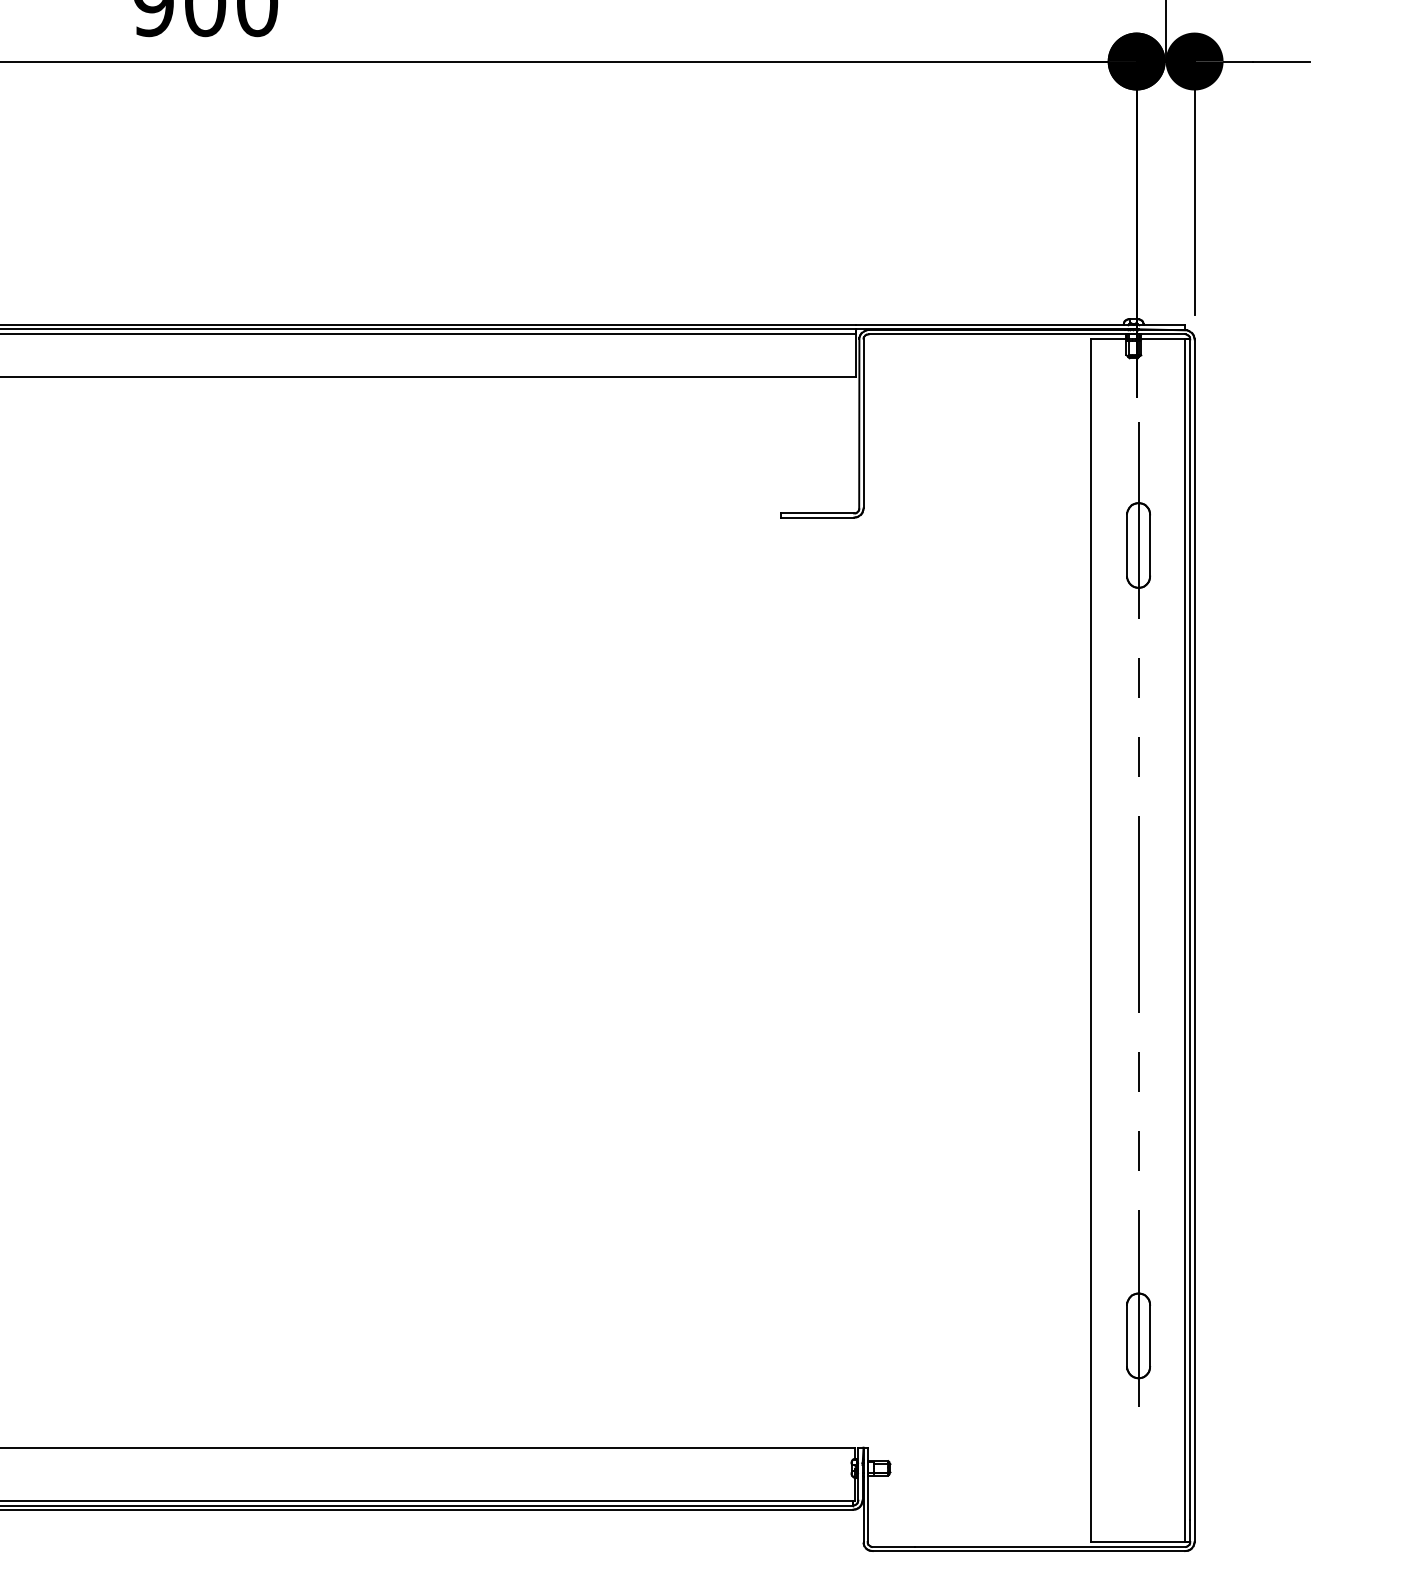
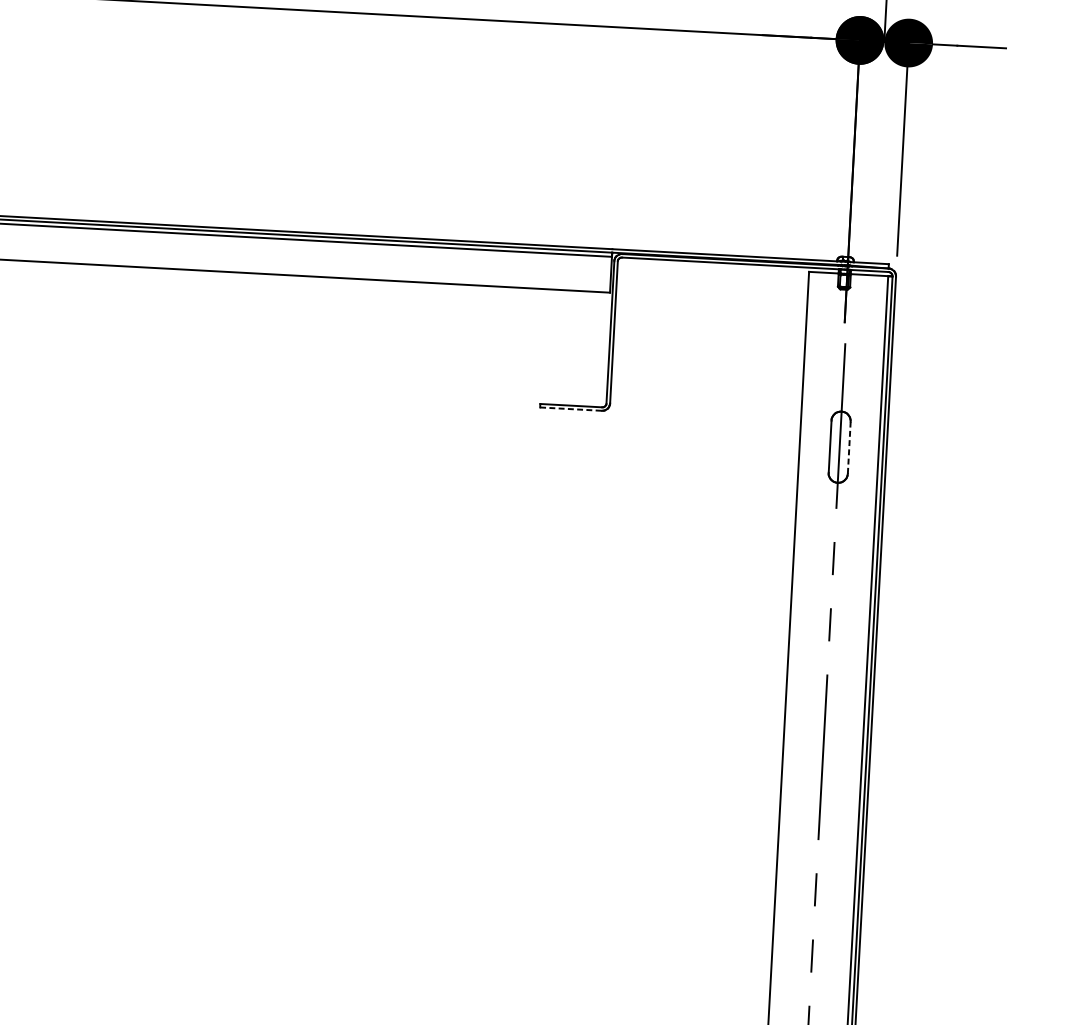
line: (817, 517) -> (571, 409), solid -> dashed
line: (1150, 546) -> (849, 448), solid -> dashed

